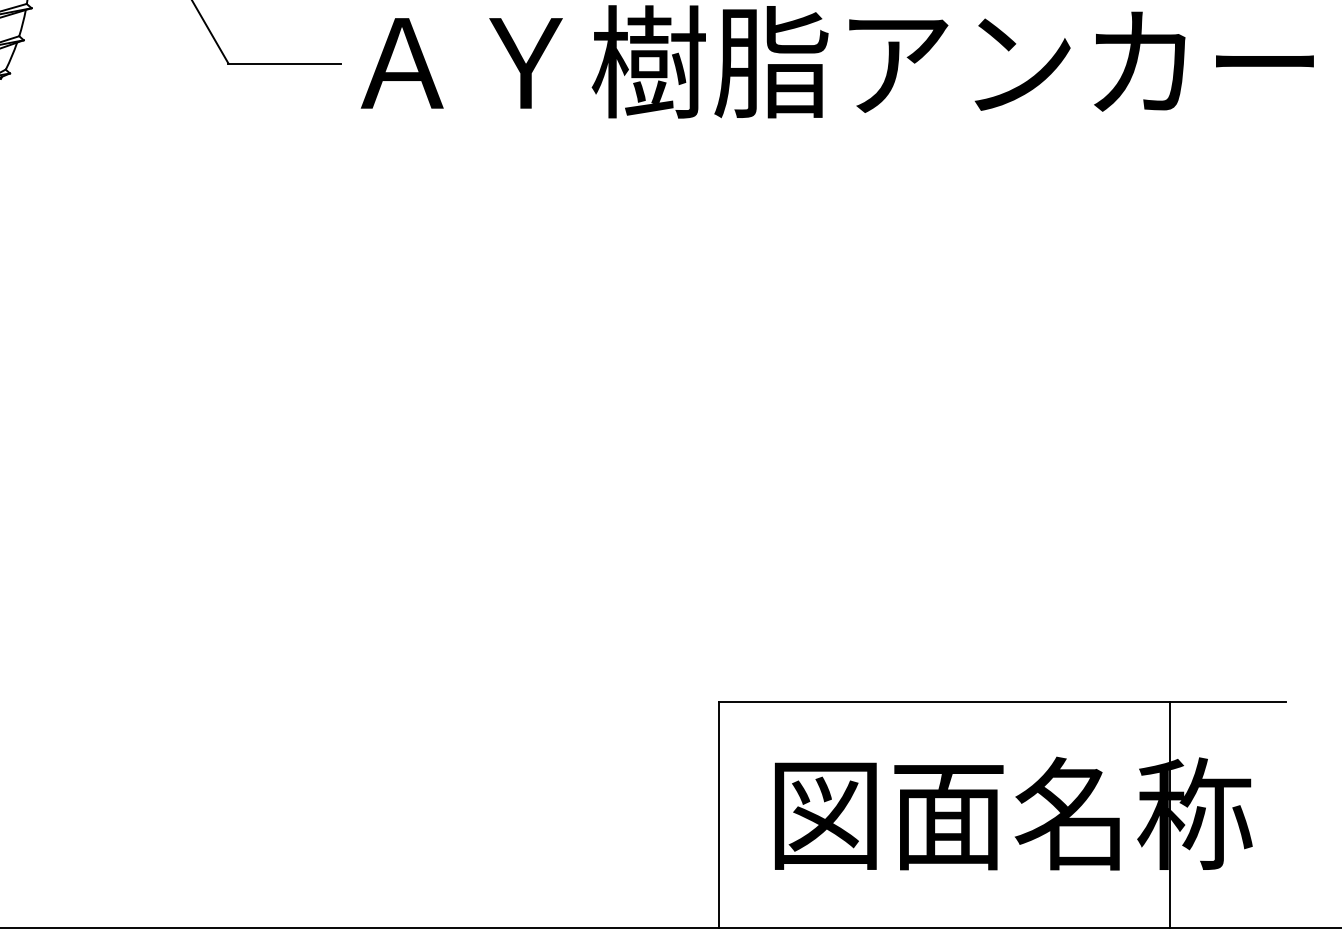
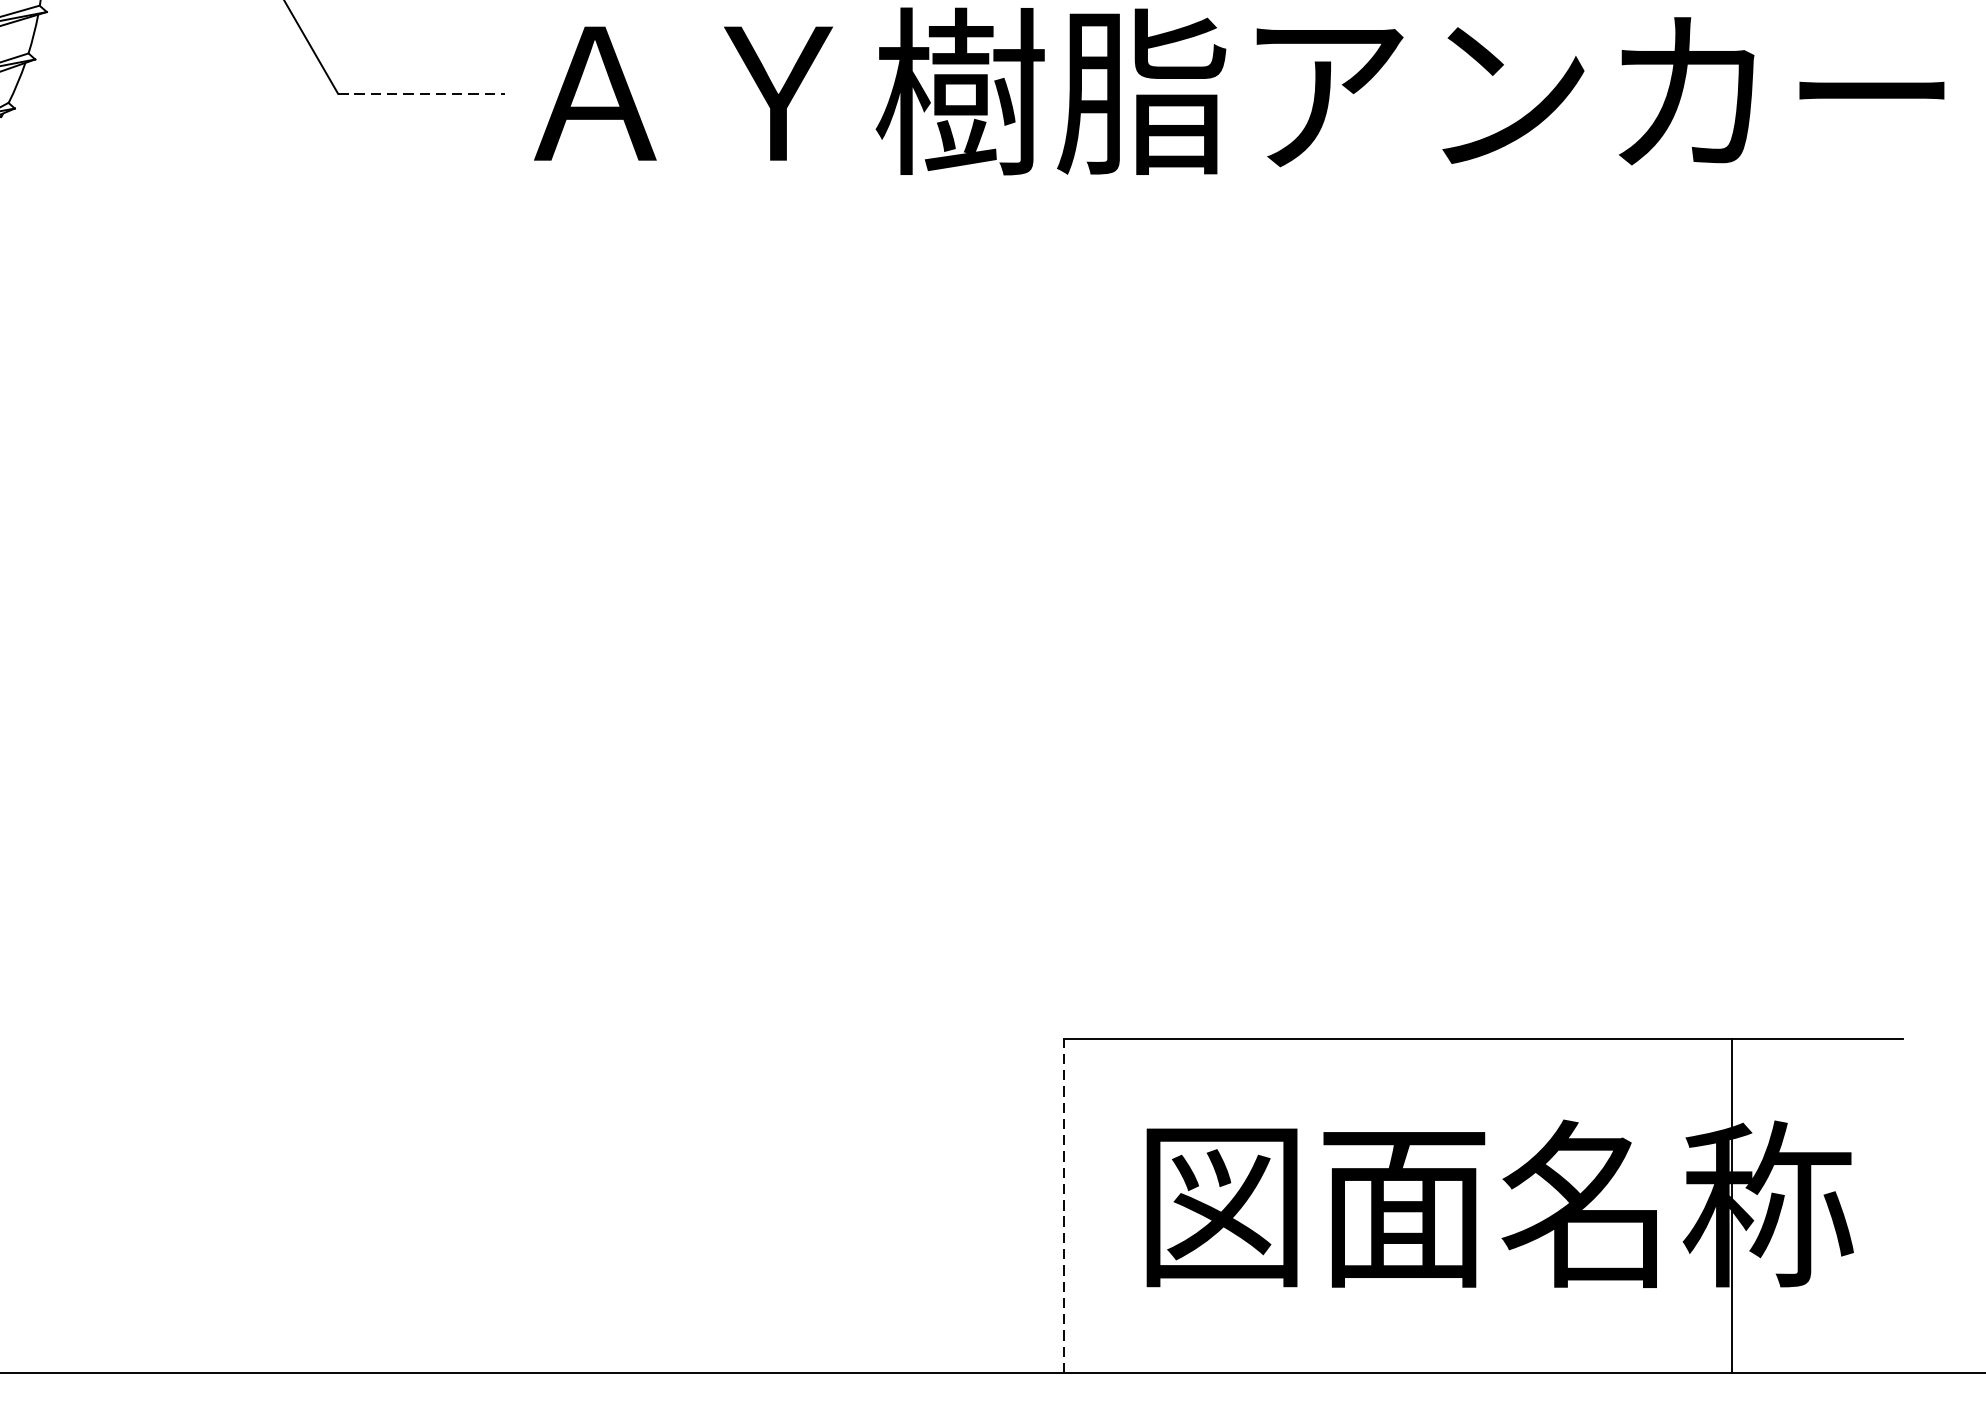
line: (285, 63) -> (422, 93), solid -> dashed
line: (718, 815) -> (1063, 1206), solid -> dashed

